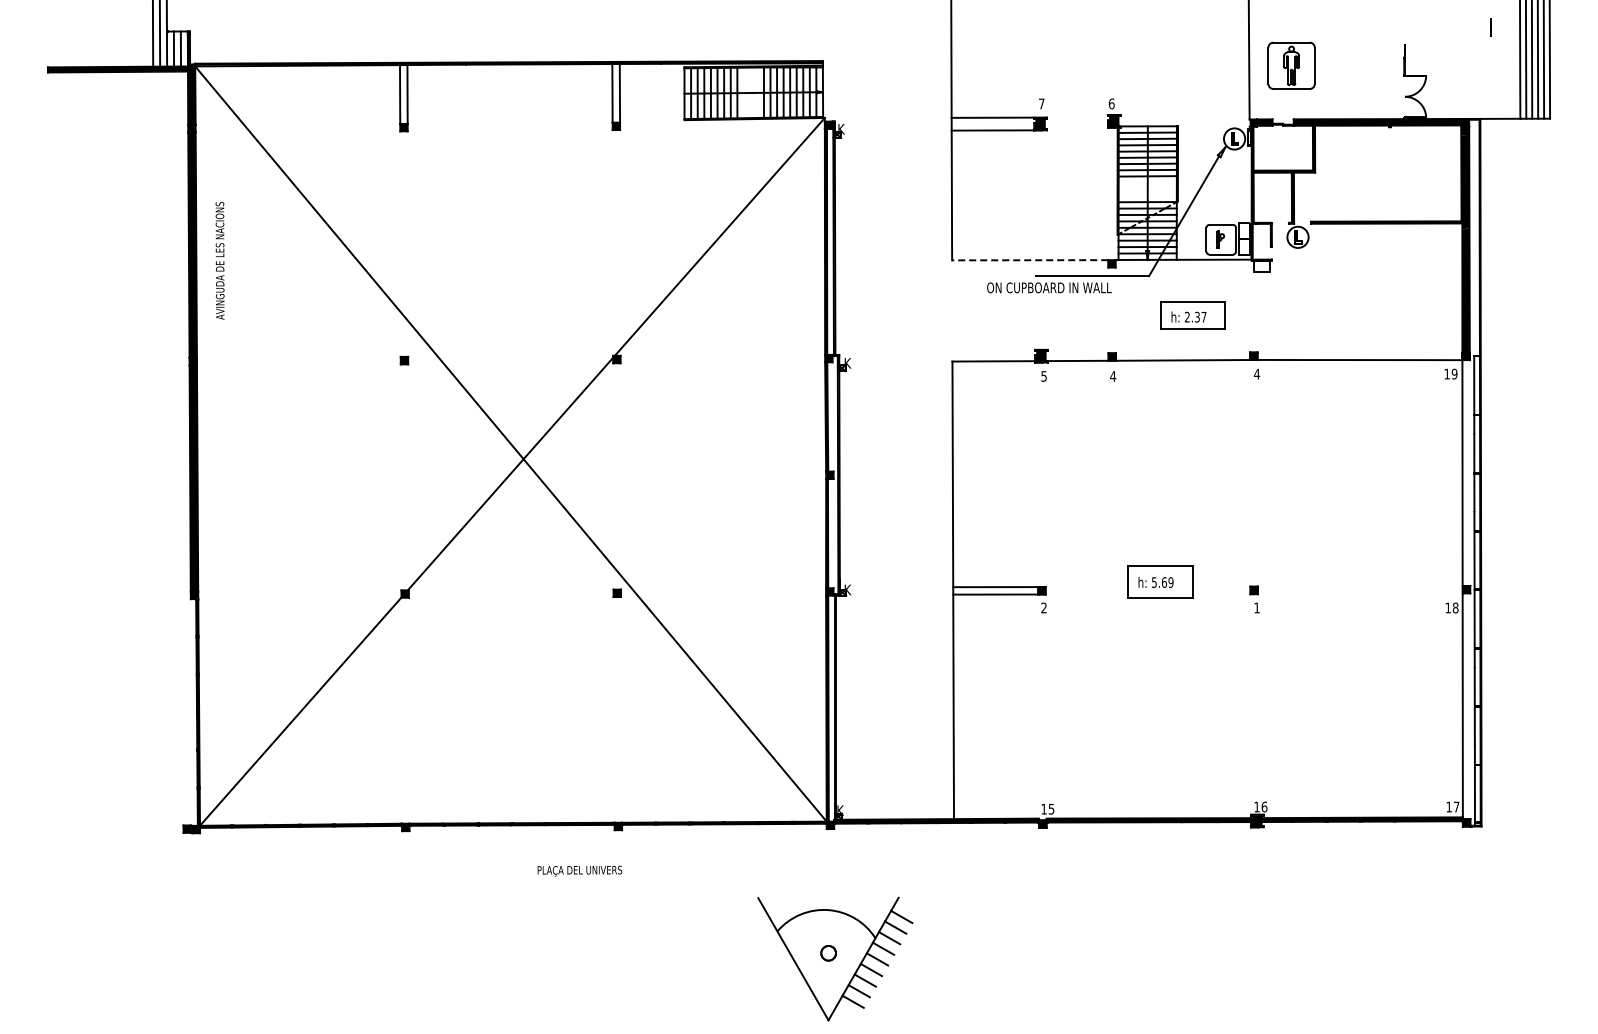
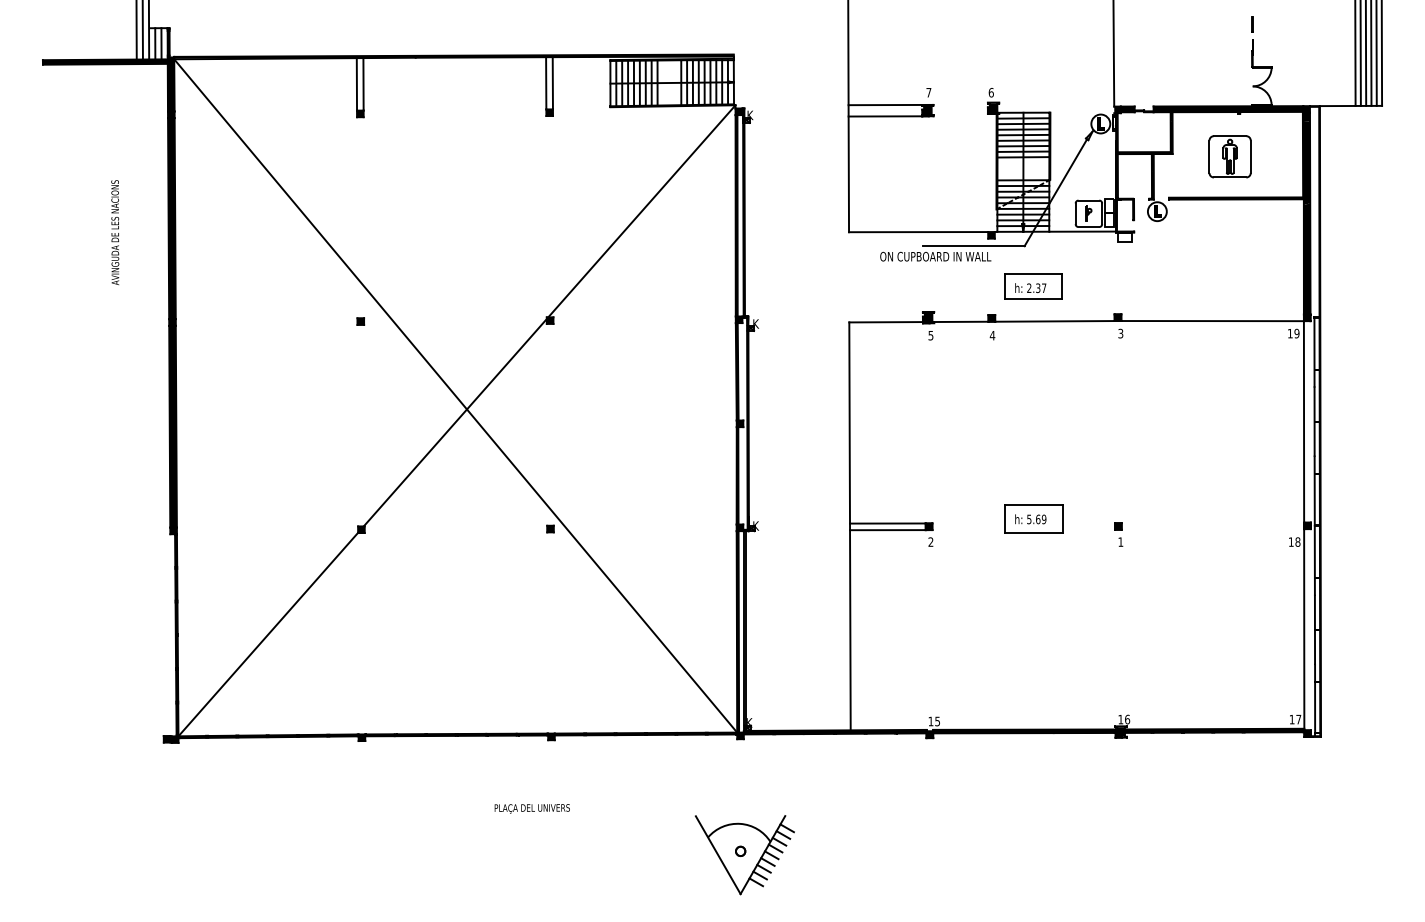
line: (1490, 27) -> (1252, 24), moved
part: (1291, 65) -> (1230, 156), moved
text: (219, 260) -> (114, 232), moved
line: (1029, 260) -> (917, 232), dashed -> solid
part: (1192, 315) -> (1033, 286), moved
text: (1257, 373) -> (1121, 333), 4 -> 3
text: (579, 870) -> (531, 808), moved
part: (835, 958) -> (745, 854), size x0.71

